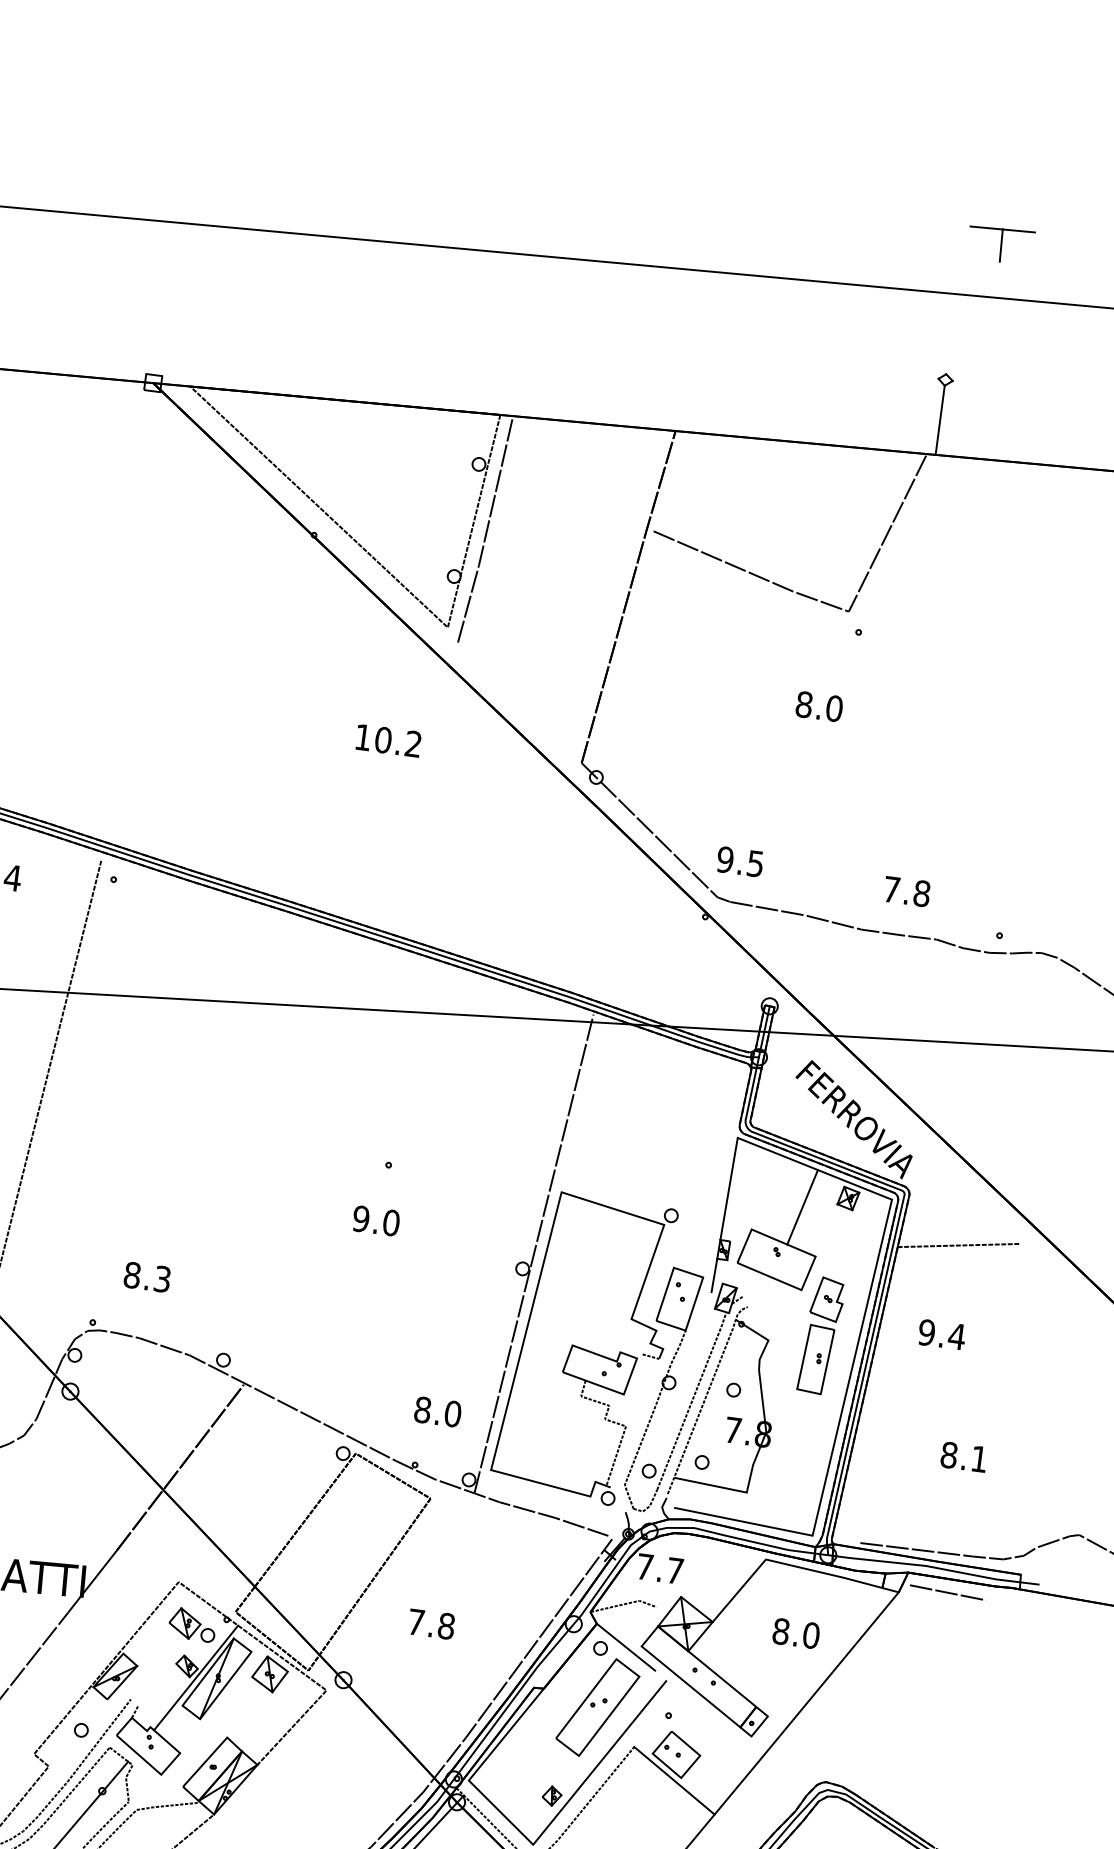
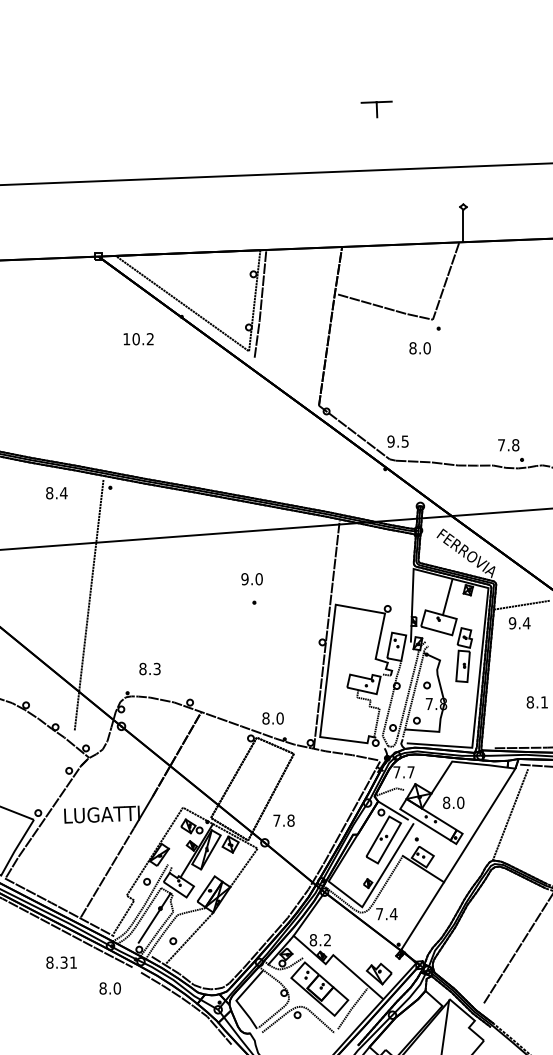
part: (1000, 244) -> (376, 109), moved
text: (818, 706) -> (419, 348), moved
text: (388, 741) -> (138, 339), moved
text: (906, 892) -> (508, 445), moved
text: (374, 1221) -> (251, 579), moved
text: (941, 1335) -> (519, 623), moved
text: (436, 1411) -> (272, 718), moved
text: (430, 1623) -> (283, 820), moved
text: (795, 1632) -> (453, 802), moved
line: (875, 1688) -> (510, 814), added

